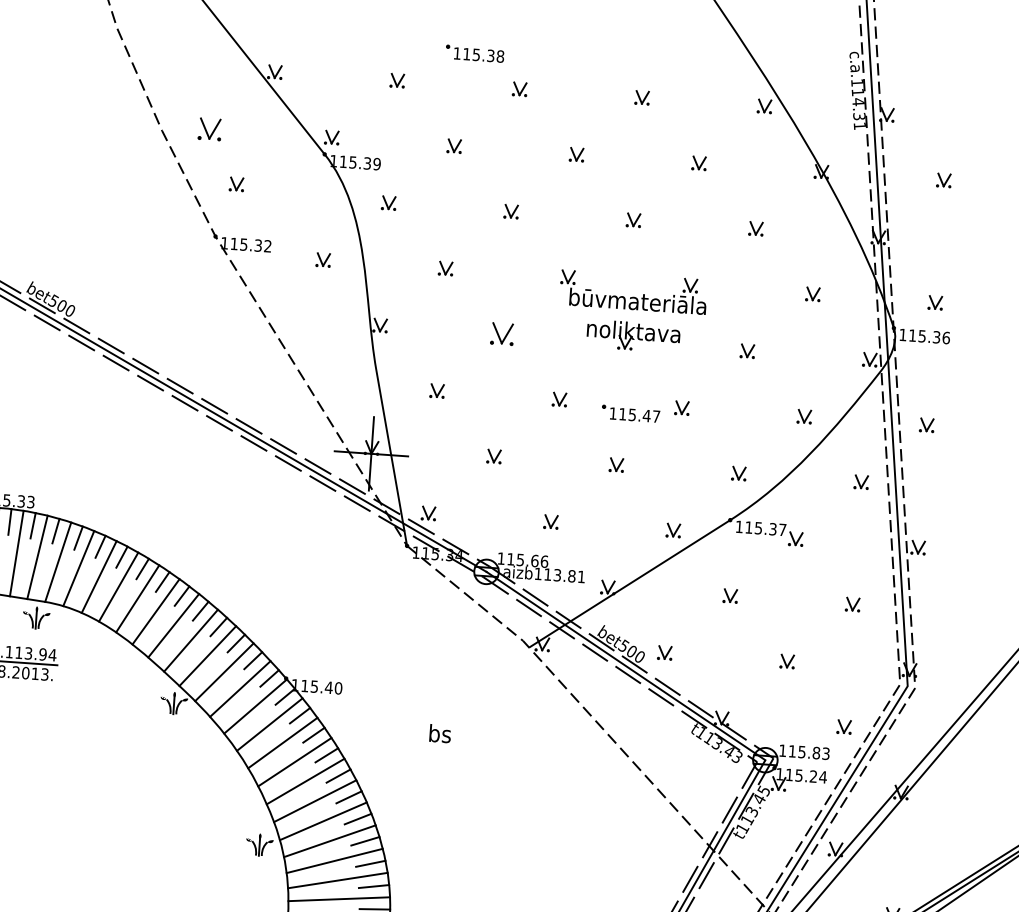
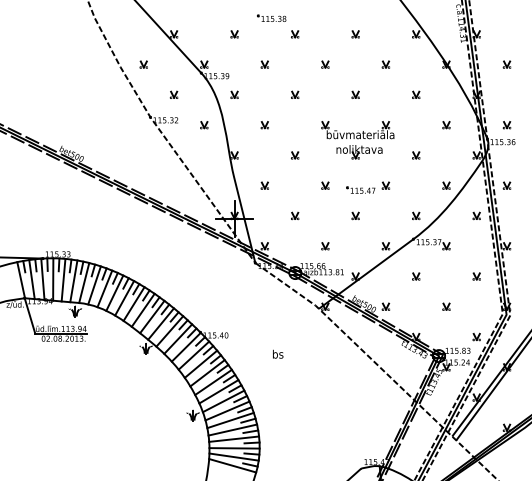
part: (208, 128) -> (143, 64), size x0.62
part: (235, 183) -> (173, 94), moved
part: (503, 334) -> (295, 155), size x0.62

